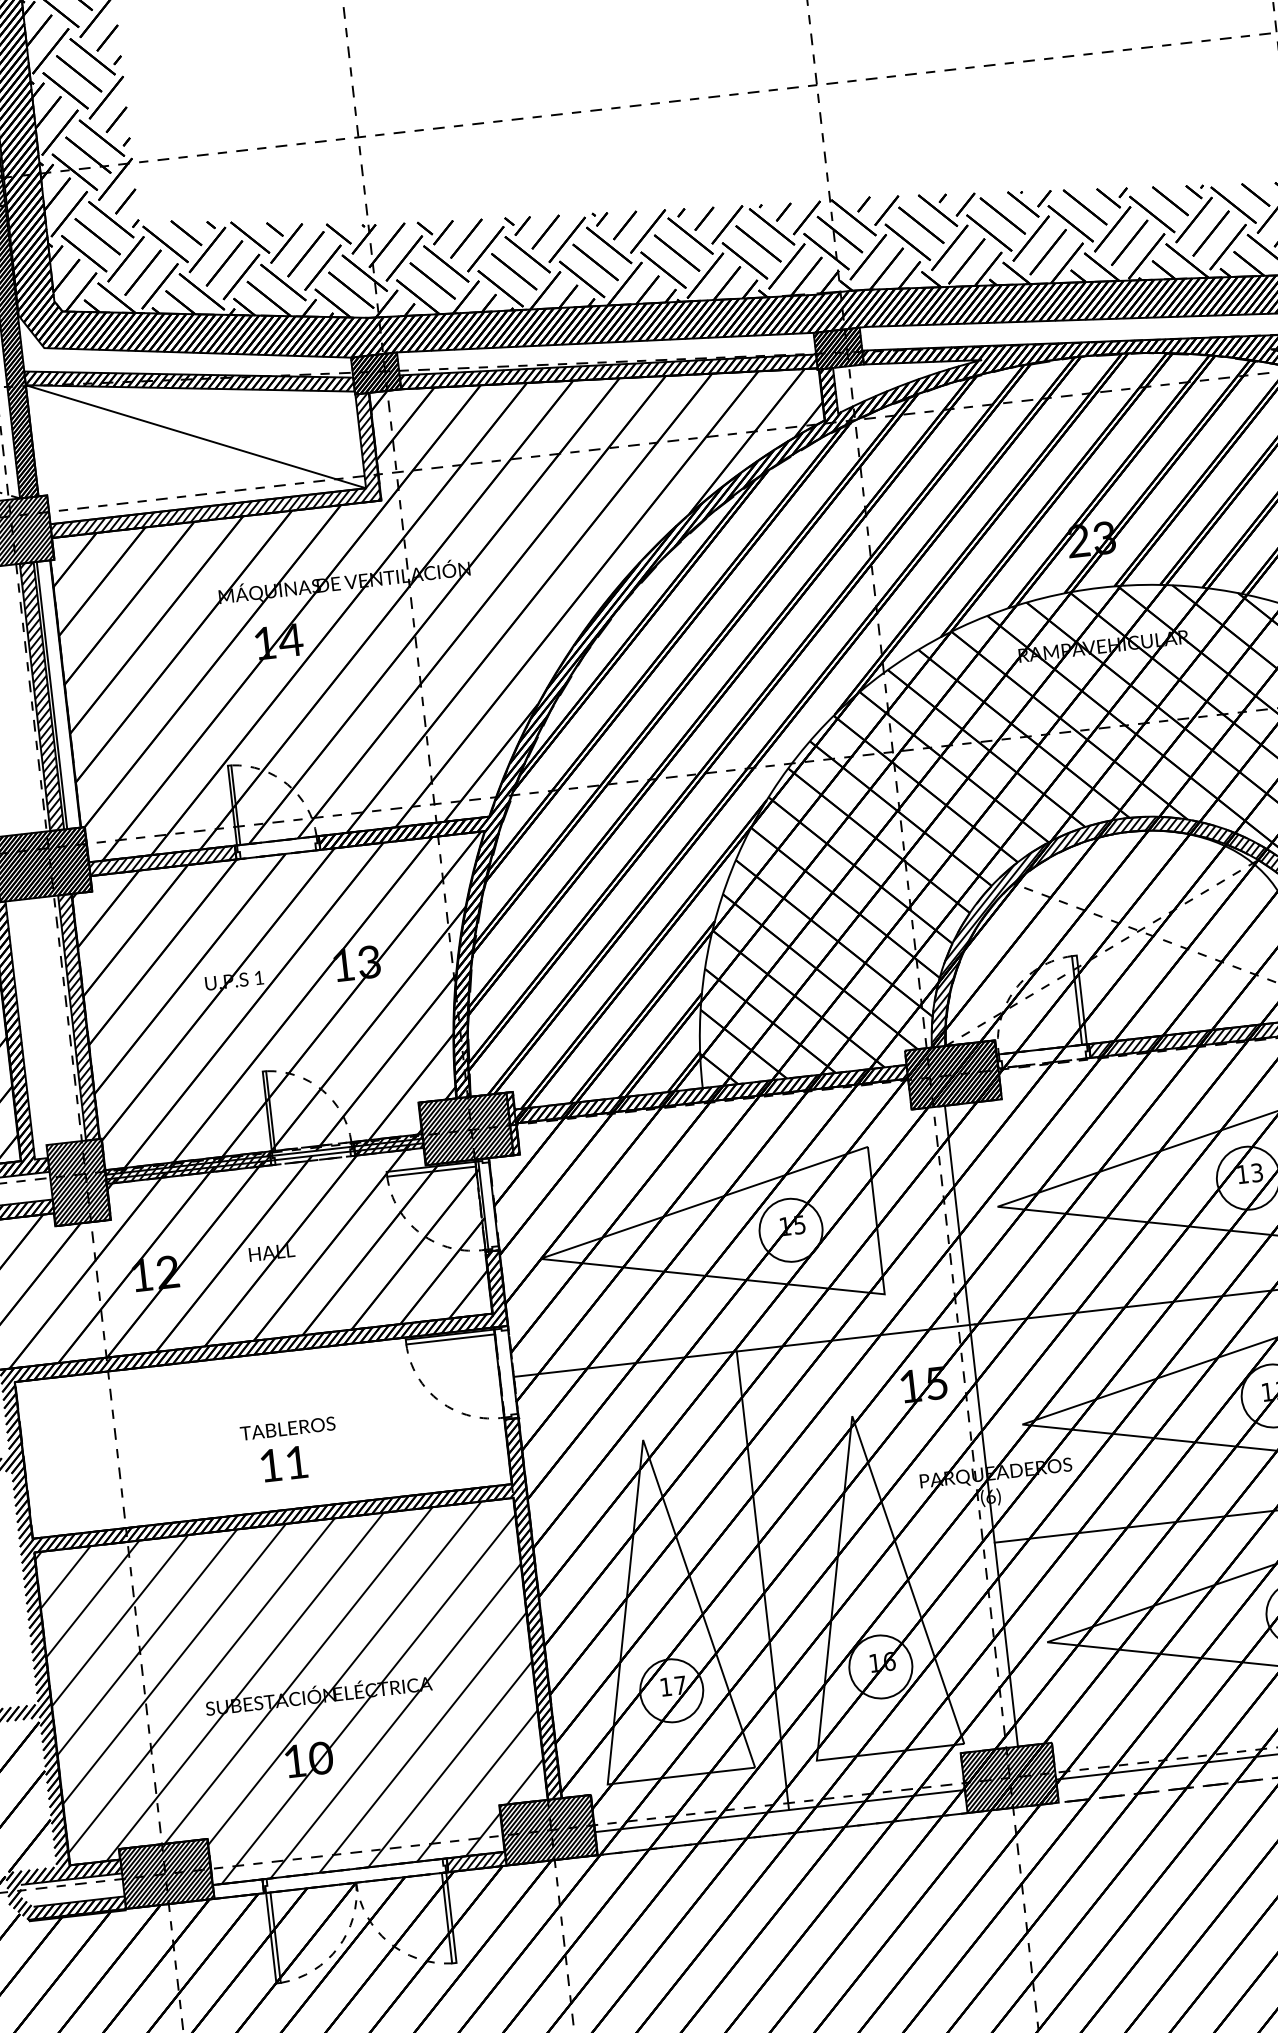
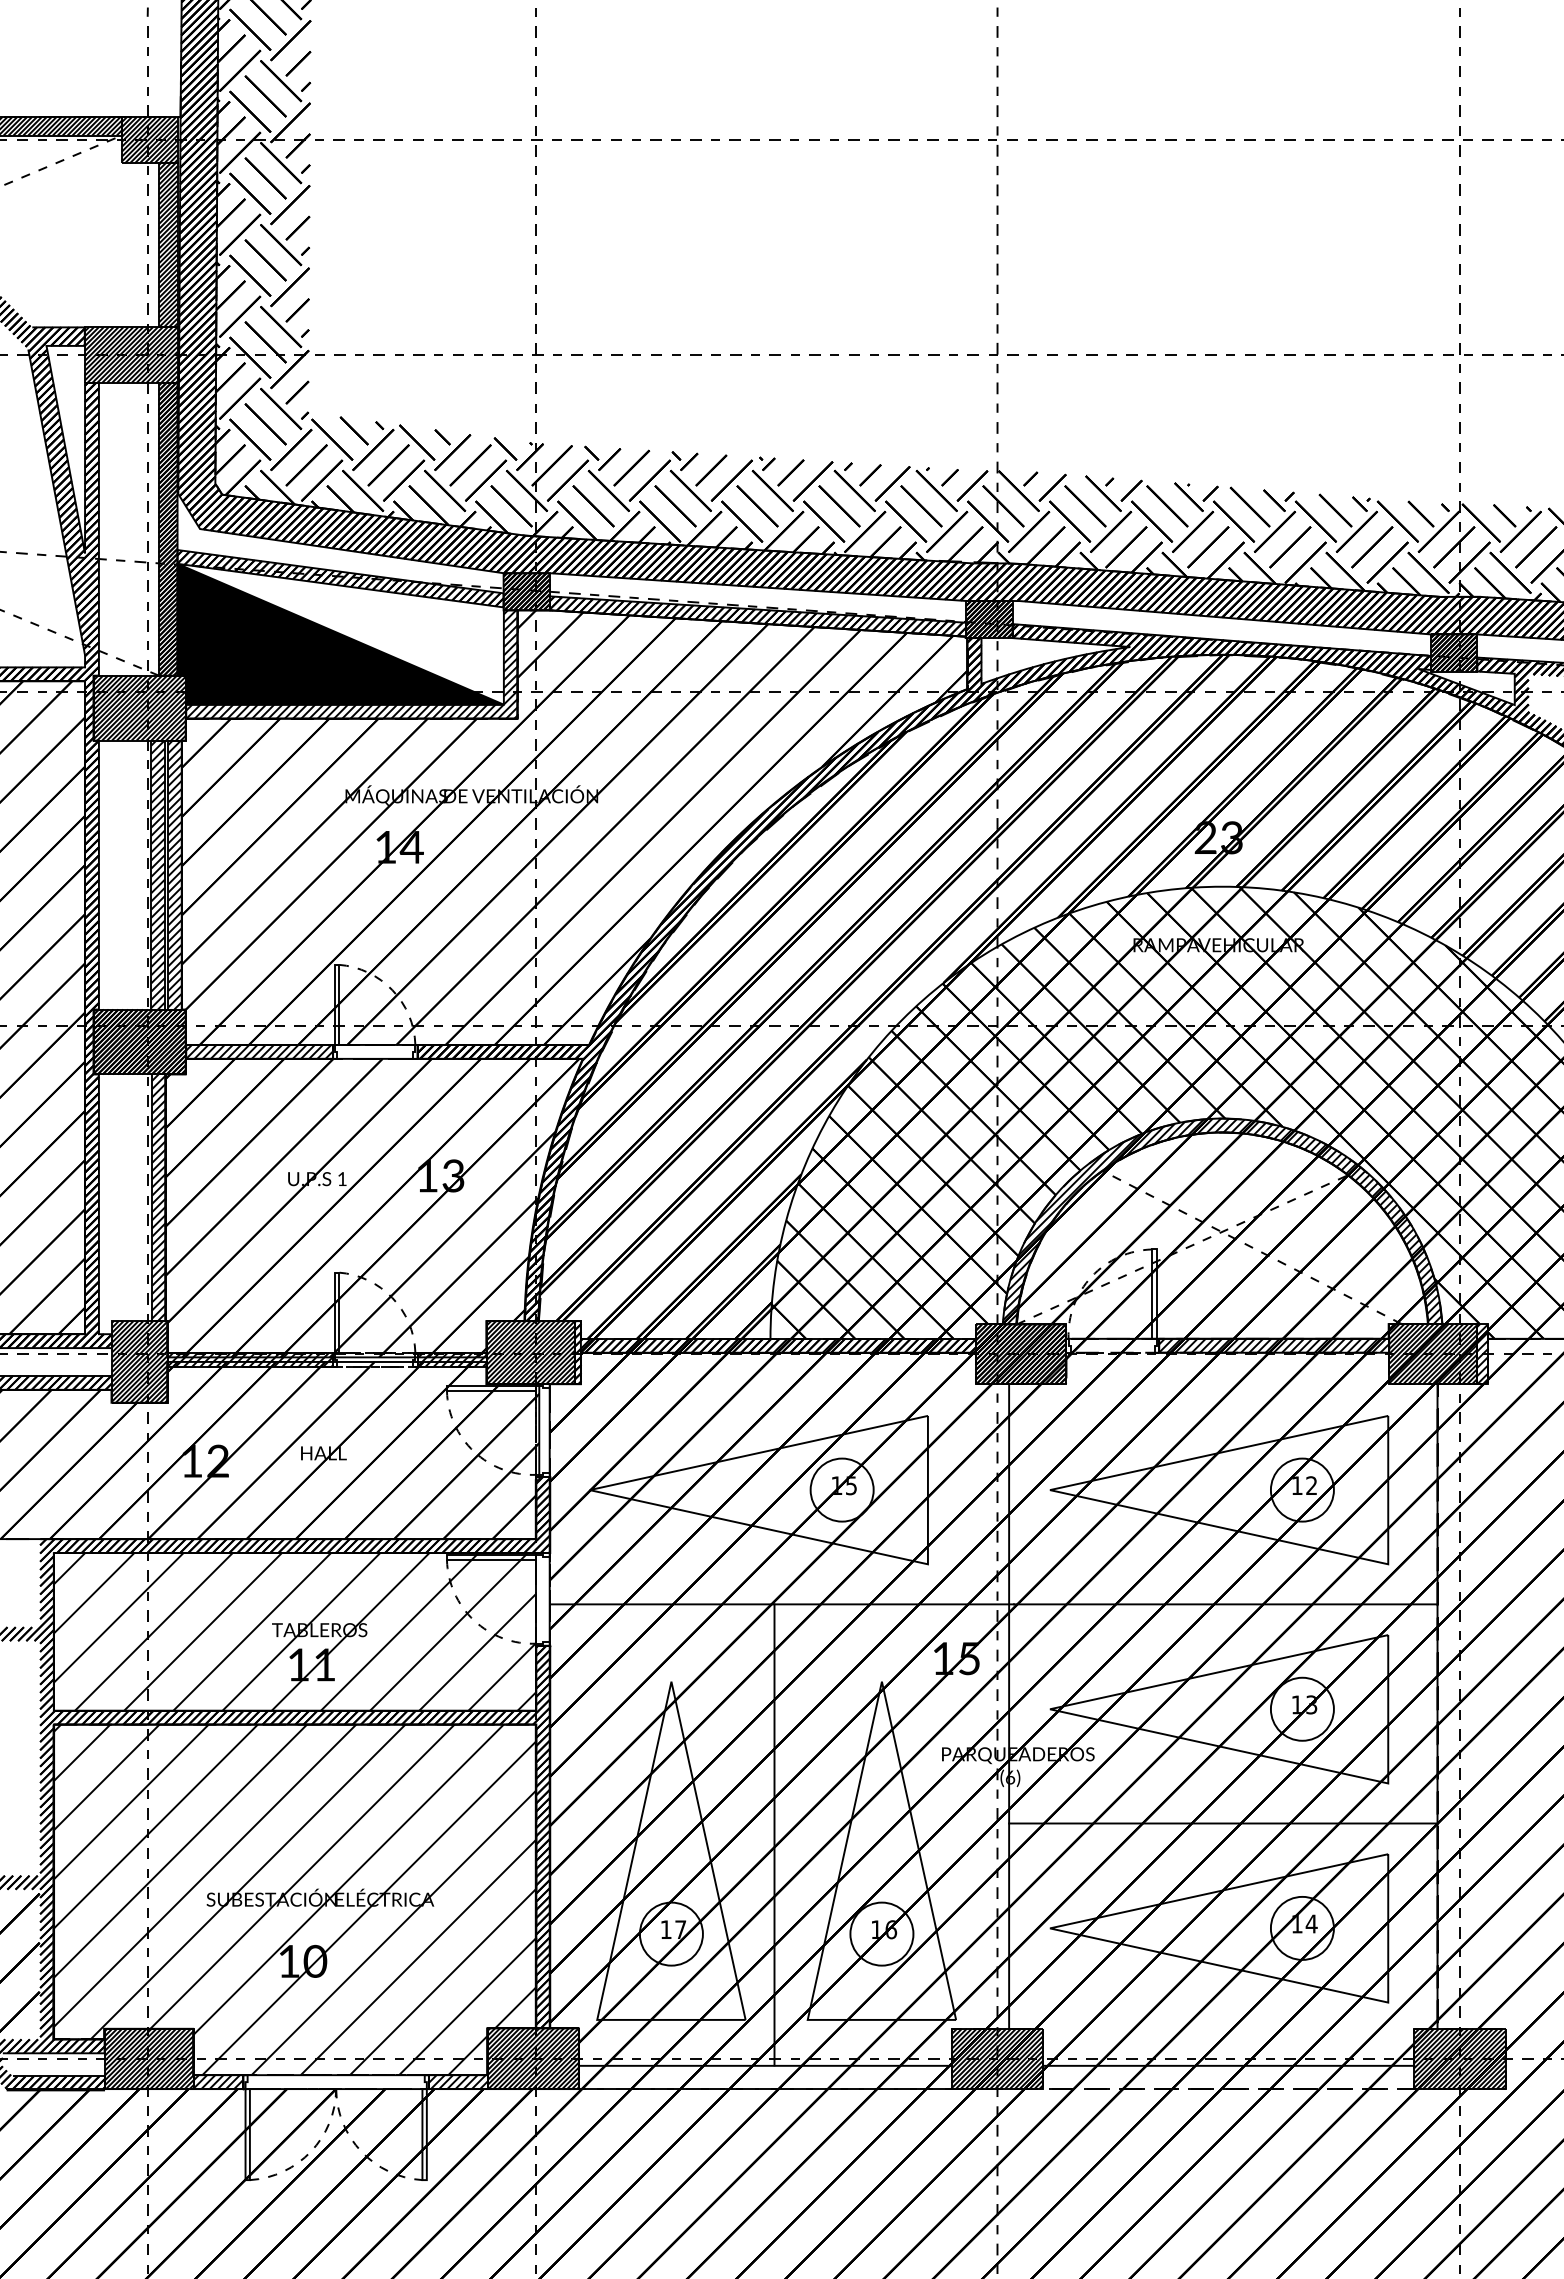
fill: (195, 436) -> (340, 633), added
hatch: (59, 694) -> (175, 874), added
text: (1256, 1172) -> (1311, 1485), 13 -> 12
hatch: (262, 1432) -> (294, 1631), added
hatch: (238, 1889) -> (218, 2082), added

